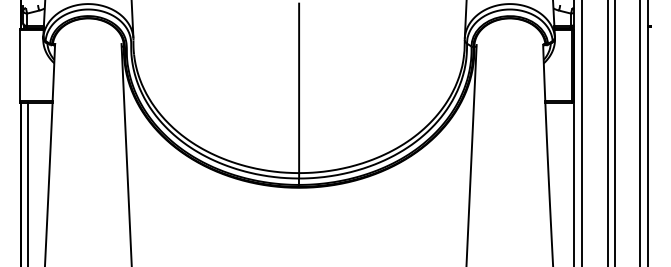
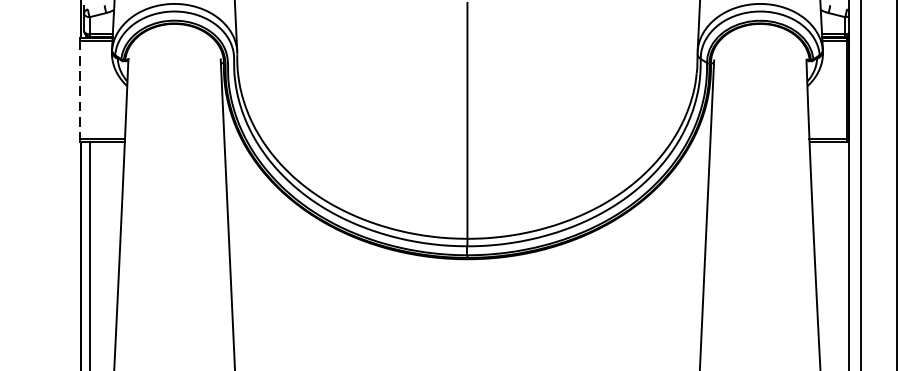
line: (20, 65) -> (80, 89), solid -> dashed

